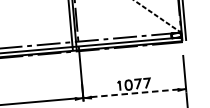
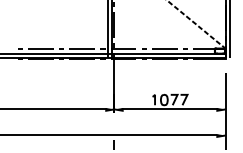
line: (135, 93) -> (170, 109), dashed -> solid

